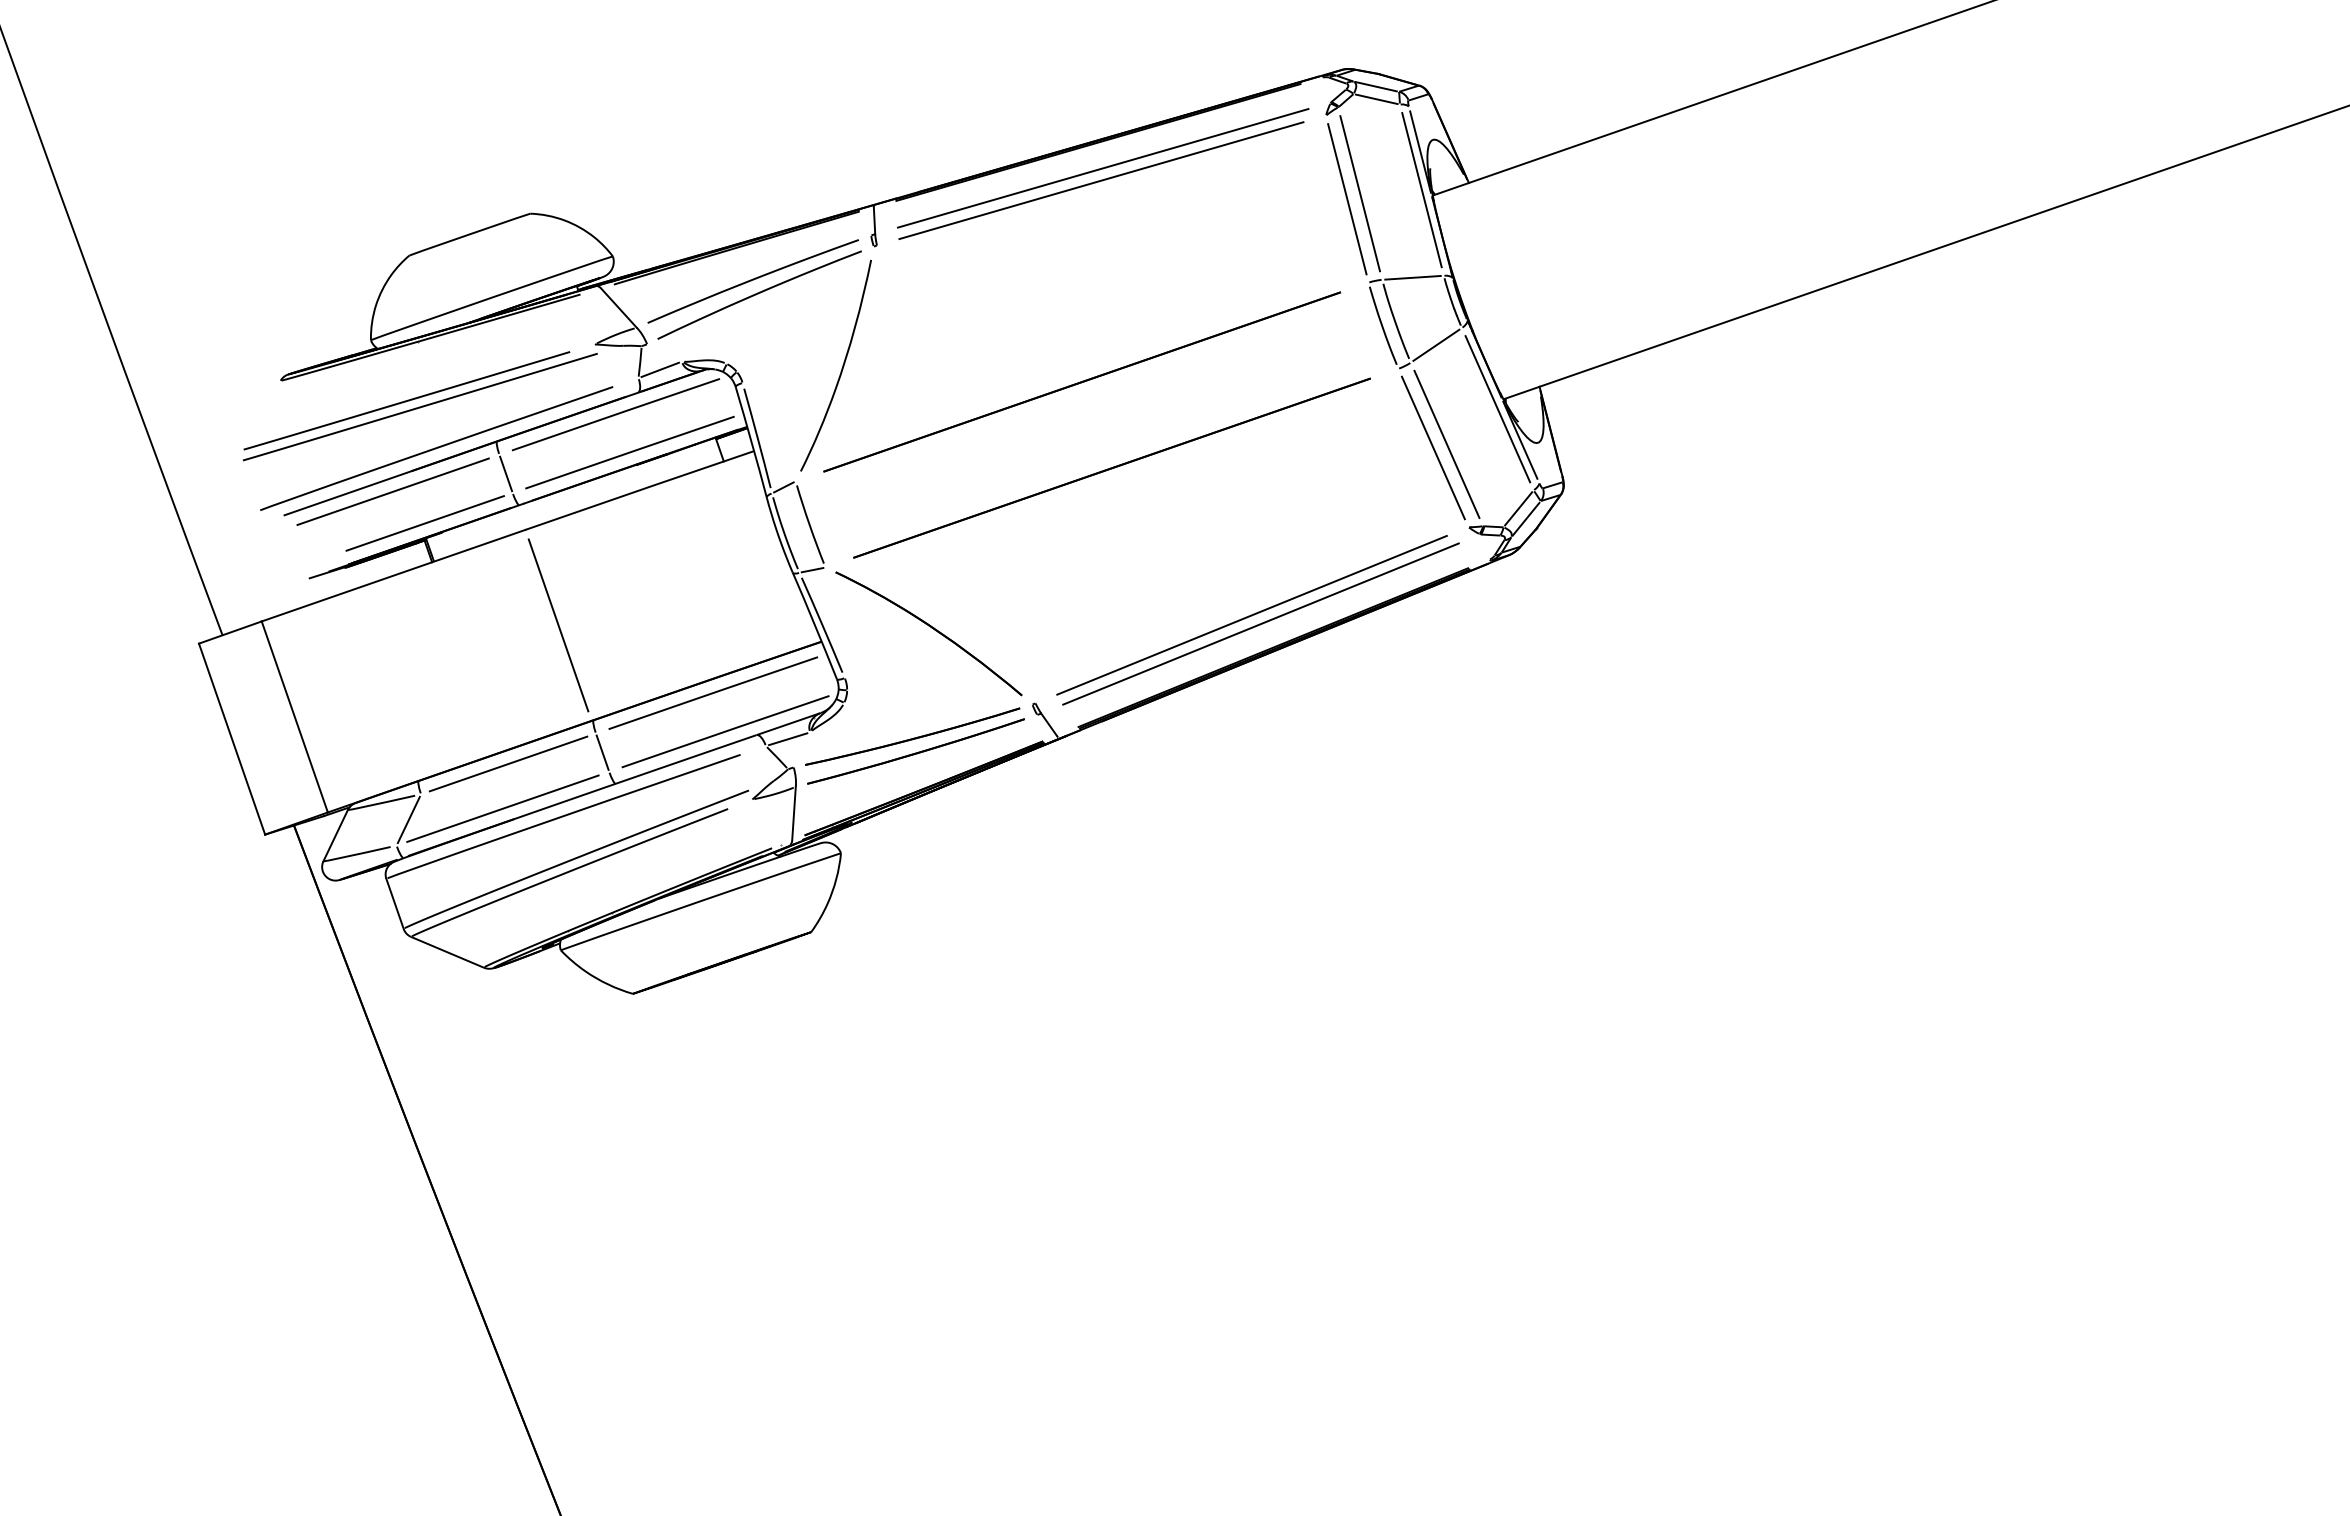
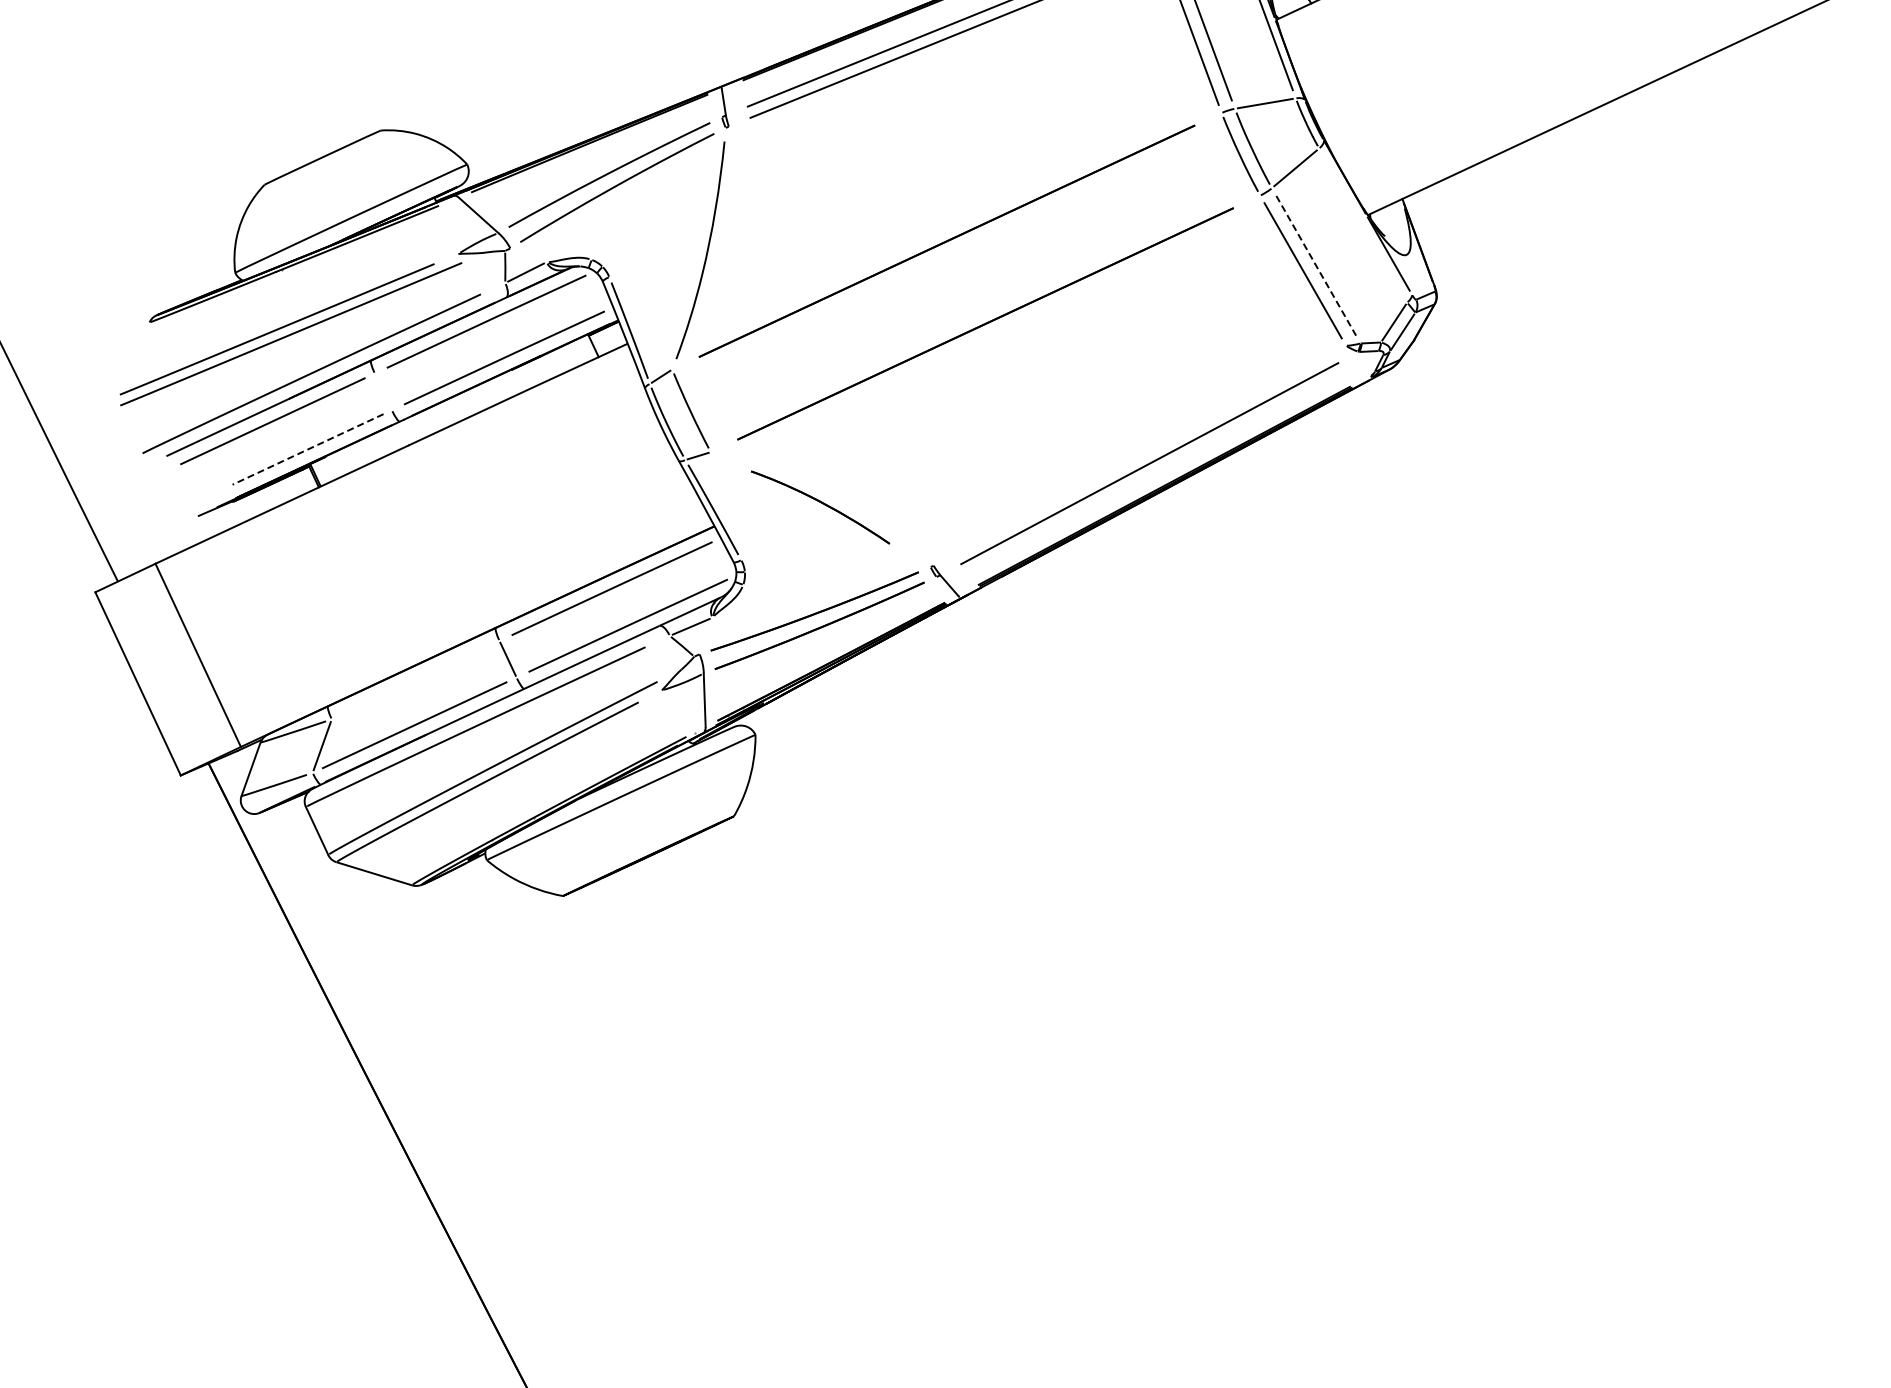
line: (1497, 409) -> (1362, 225), removed
line: (1447, 444) -> (1316, 265), solid -> dashed
line: (506, 473) -> (383, 391), removed
line: (424, 523) -> (307, 449), solid -> dashed
line: (1251, 614) -> (1139, 455), removed
line: (558, 625) -> (451, 537), removed
part: (928, 633) -> (819, 507), size x0.7
line: (508, 763) -> (415, 679), removed

